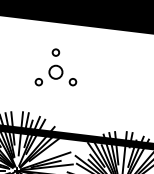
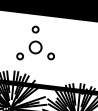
part: (55, 66) -> (35, 42), size x1.43

